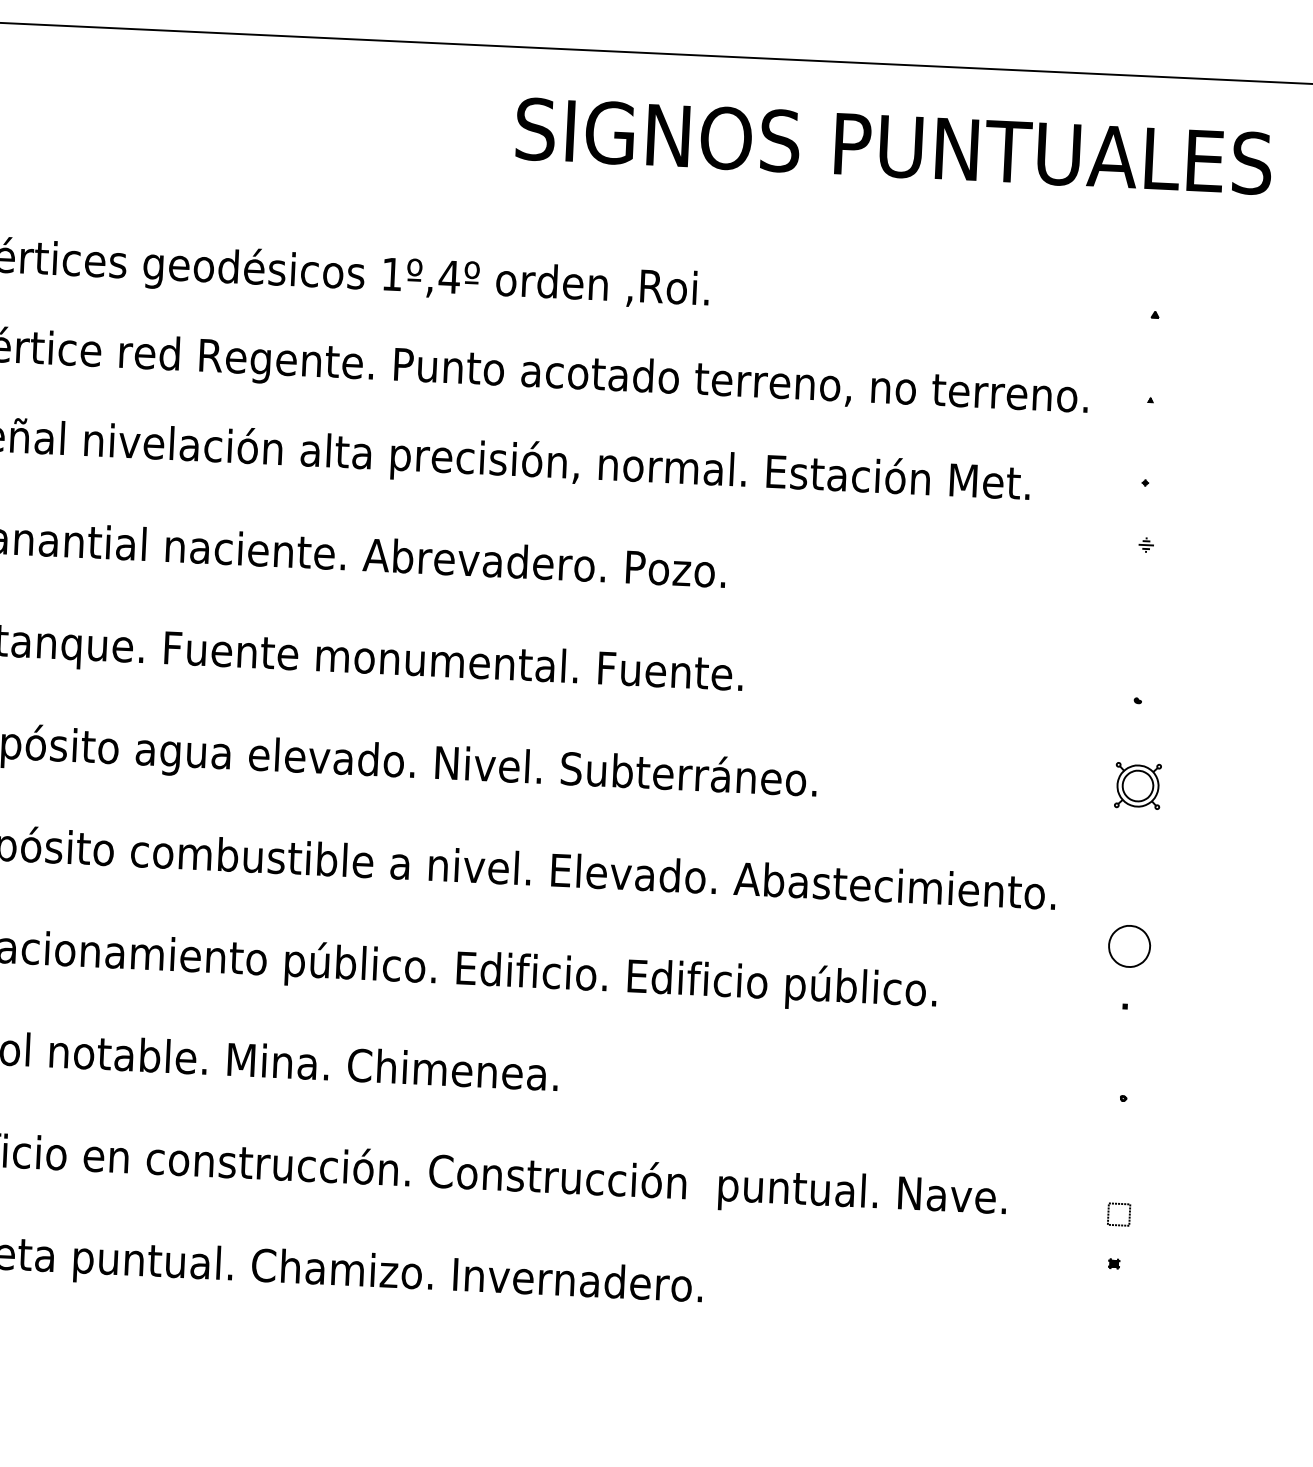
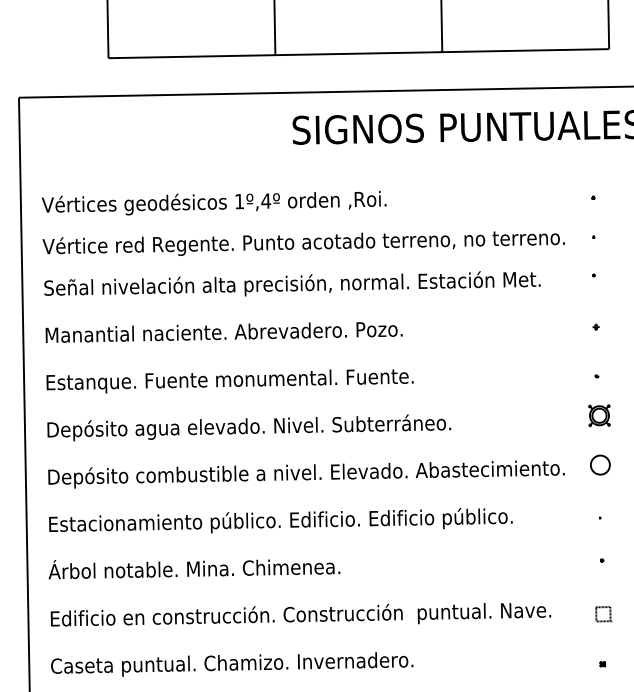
part: (1145, 543) -> (595, 326), moved
part: (1129, 945) -> (600, 464), moved
part: (1118, 1214) -> (603, 614), size x1.43
part: (1113, 1264) -> (602, 664), moved

